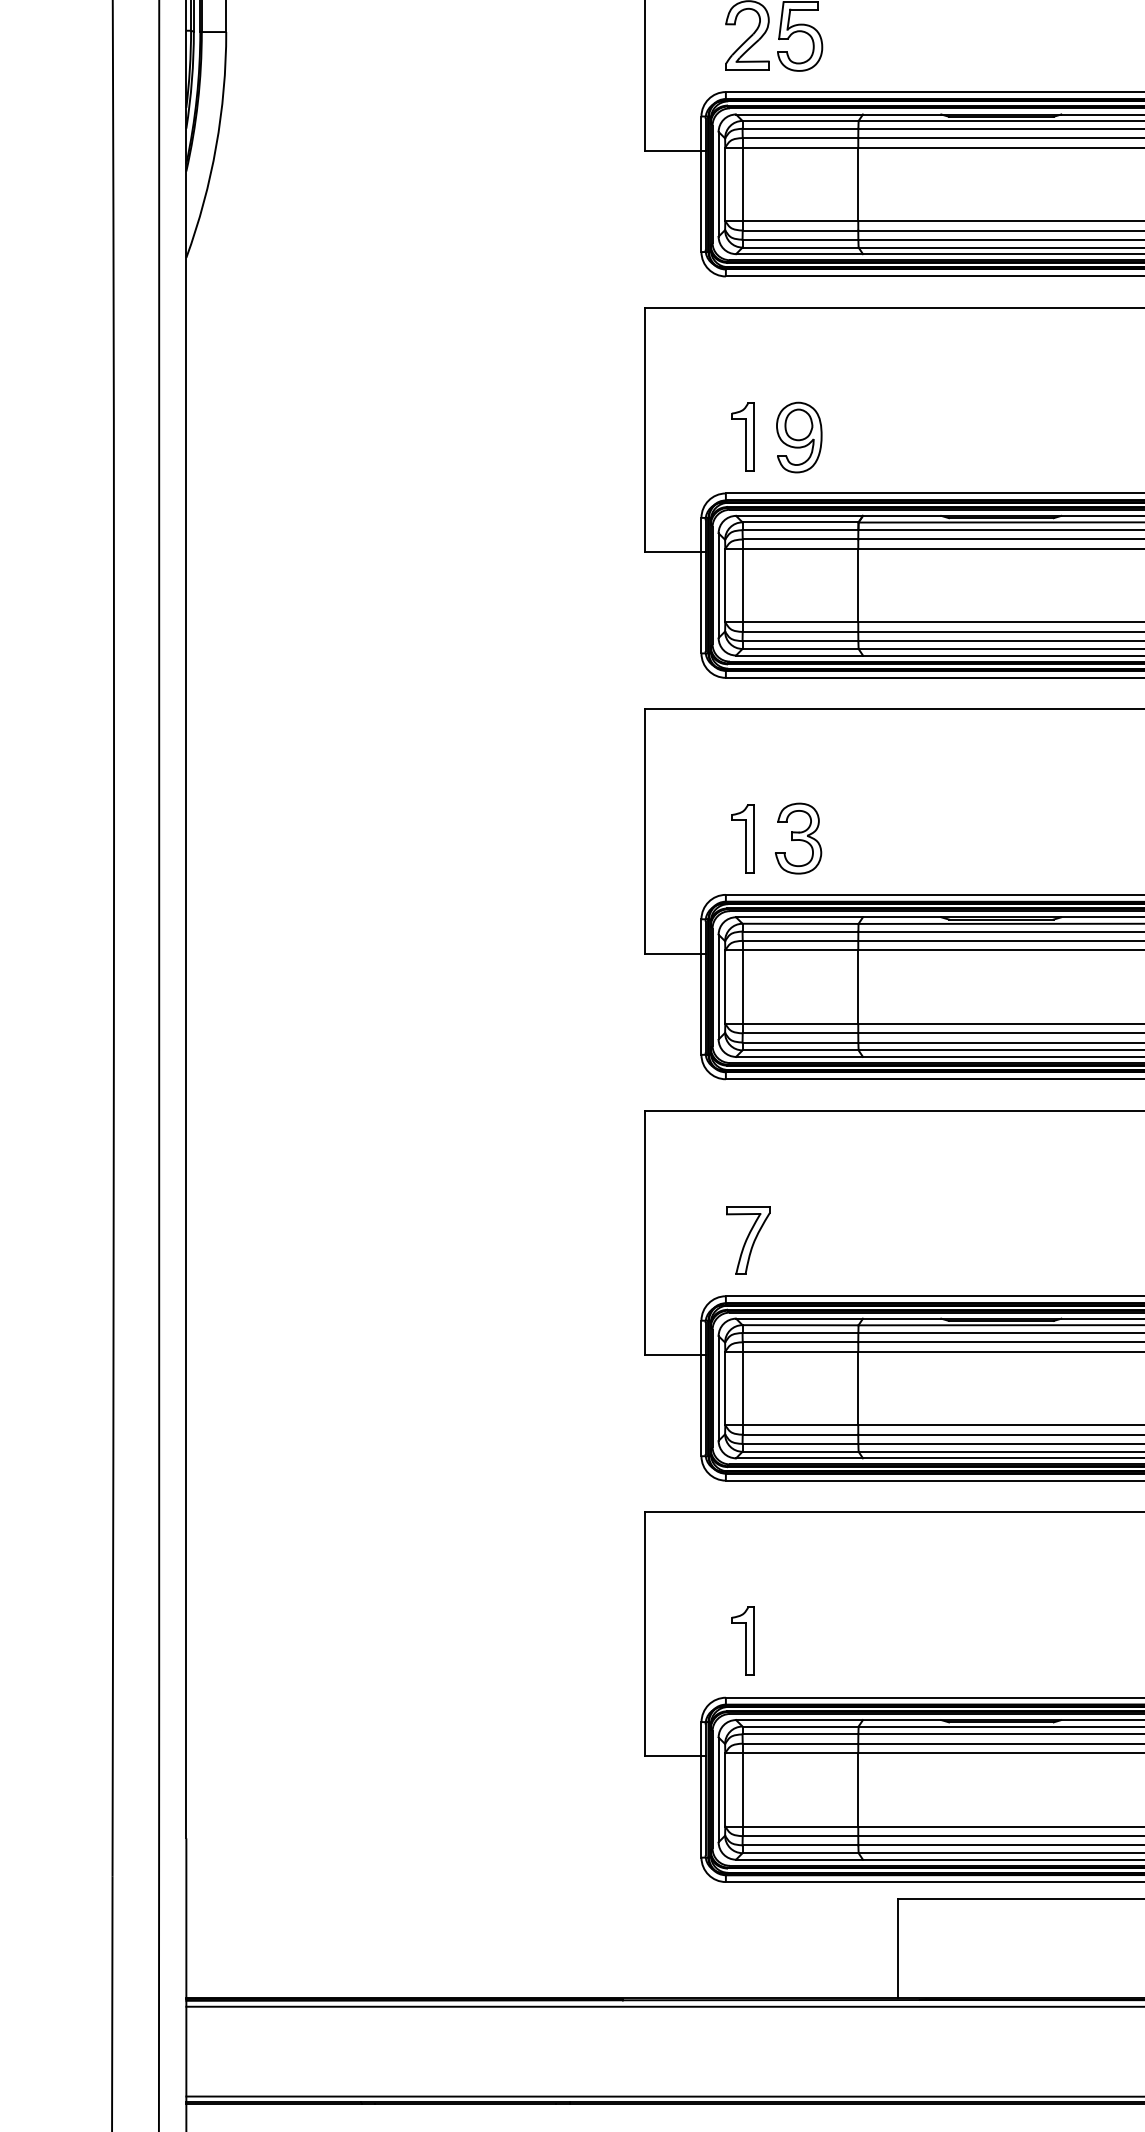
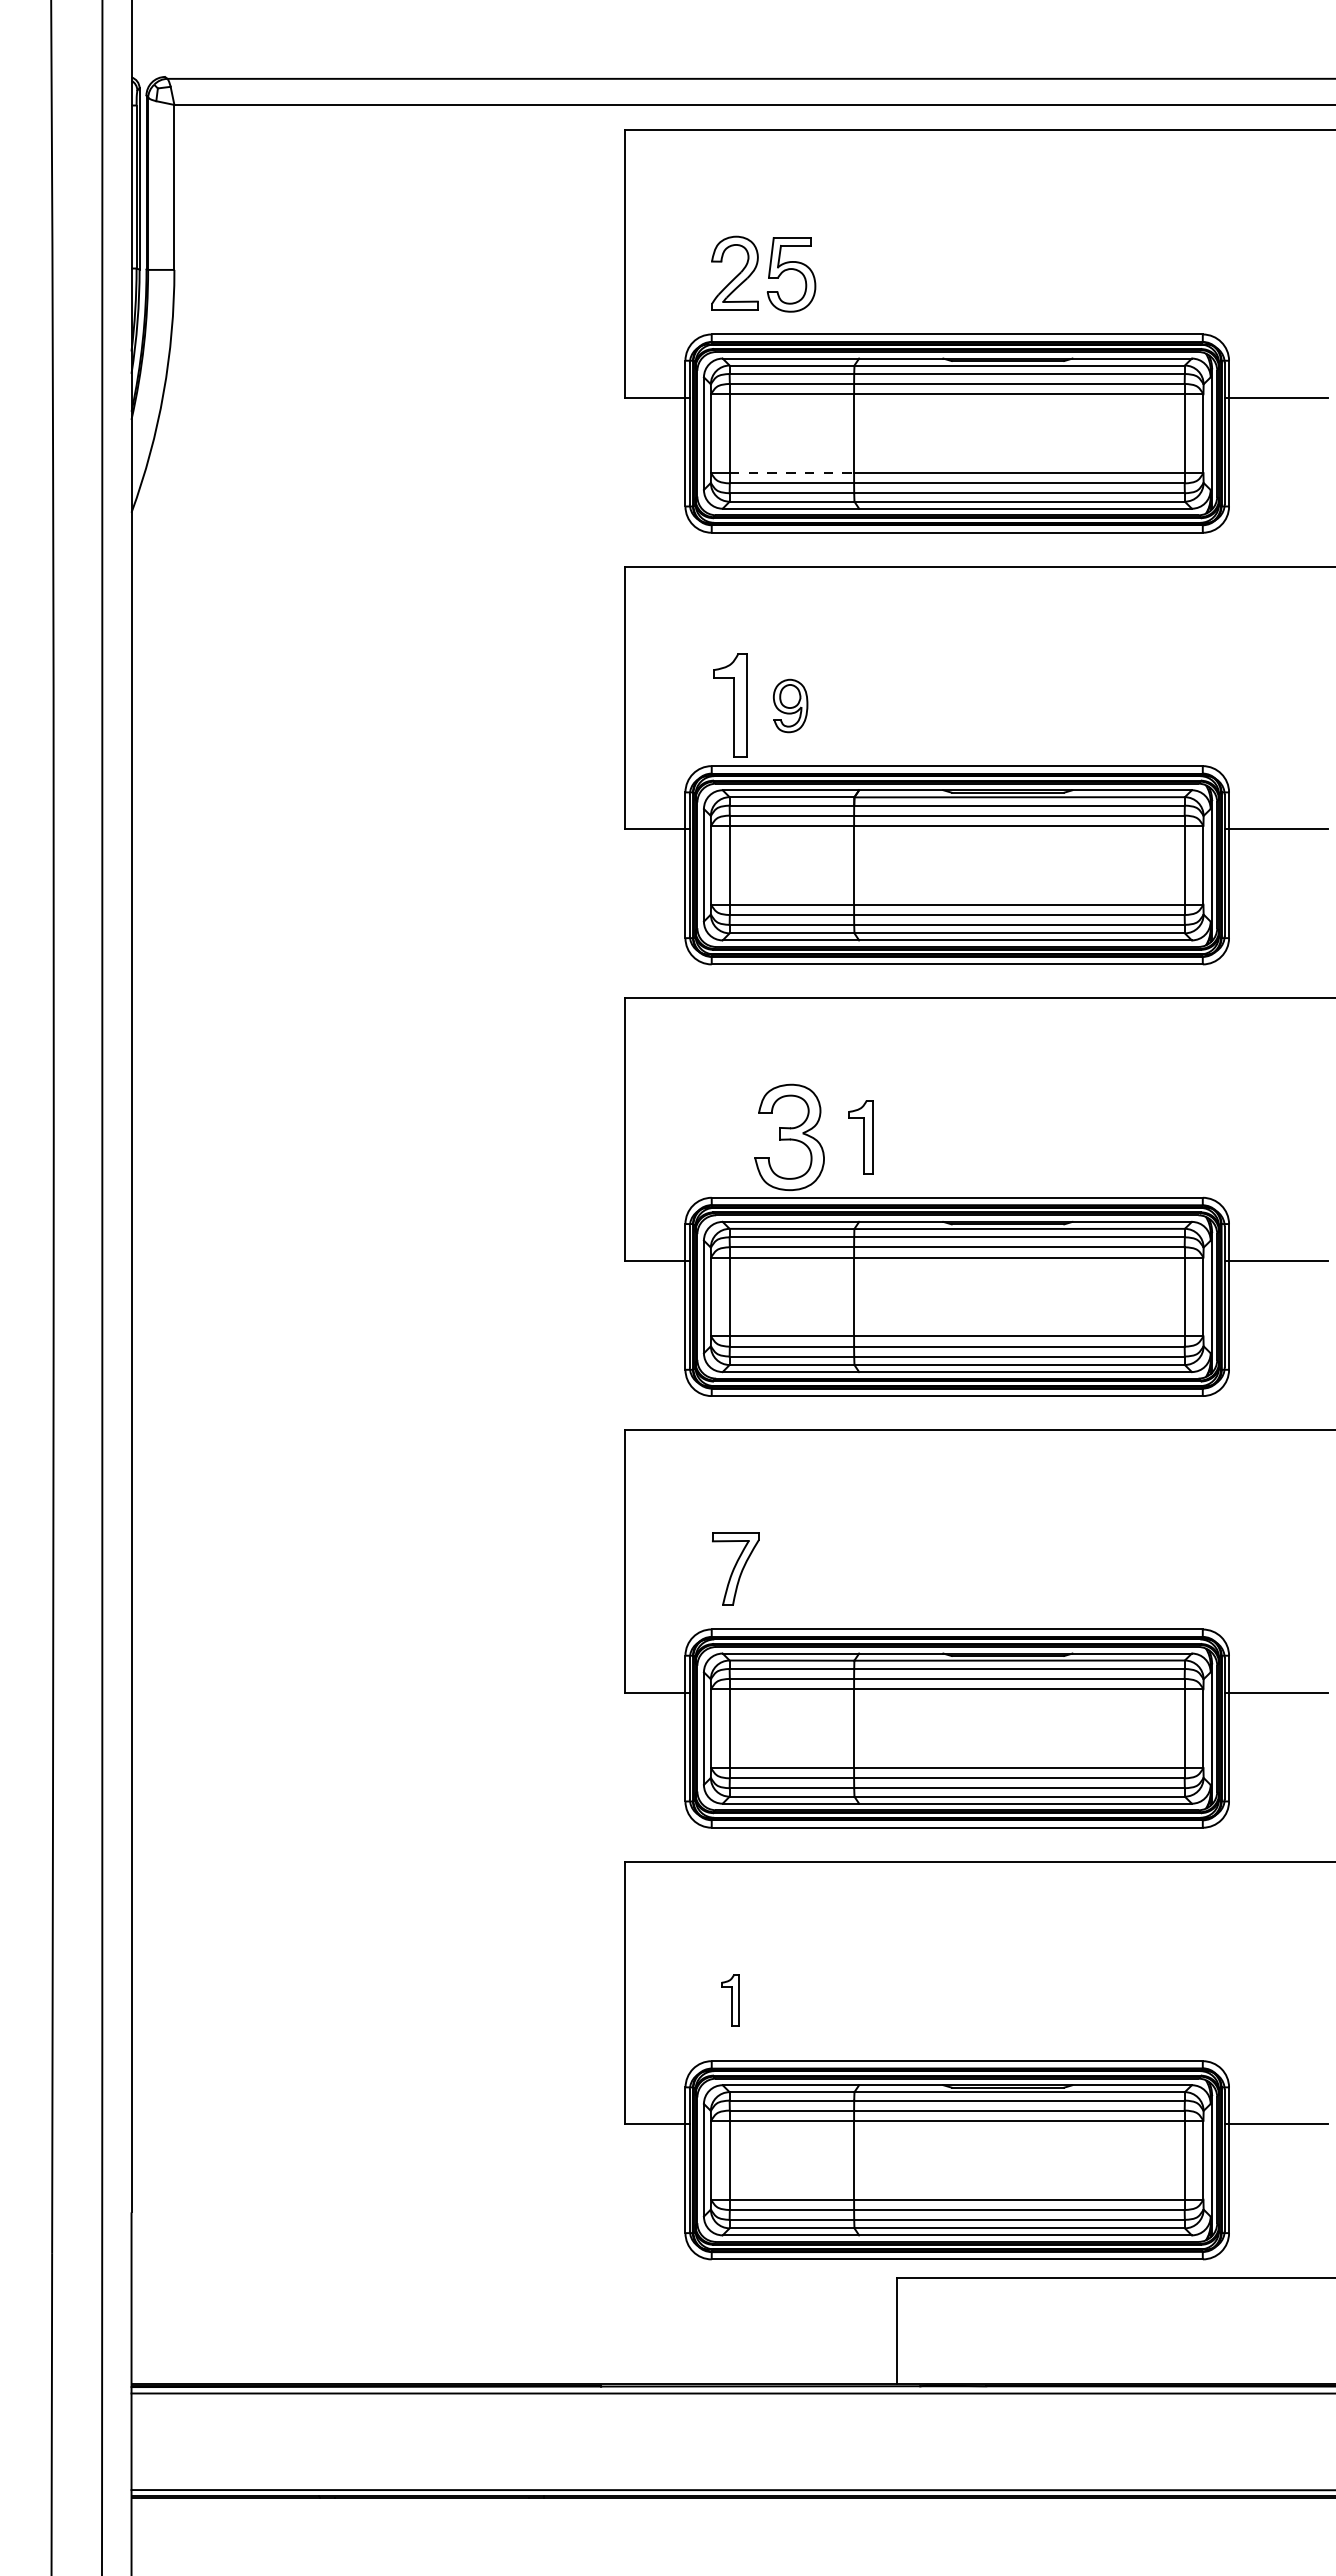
line: (800, 221) -> (792, 473), solid -> dashed
part: (742, 437) -> (729, 705), size x1.4
part: (799, 437) -> (790, 705), size x0.7
part: (798, 837) -> (789, 1136), size x1.4
part: (742, 838) -> (860, 1137), moved
part: (742, 1641) -> (729, 2000), size x0.7

